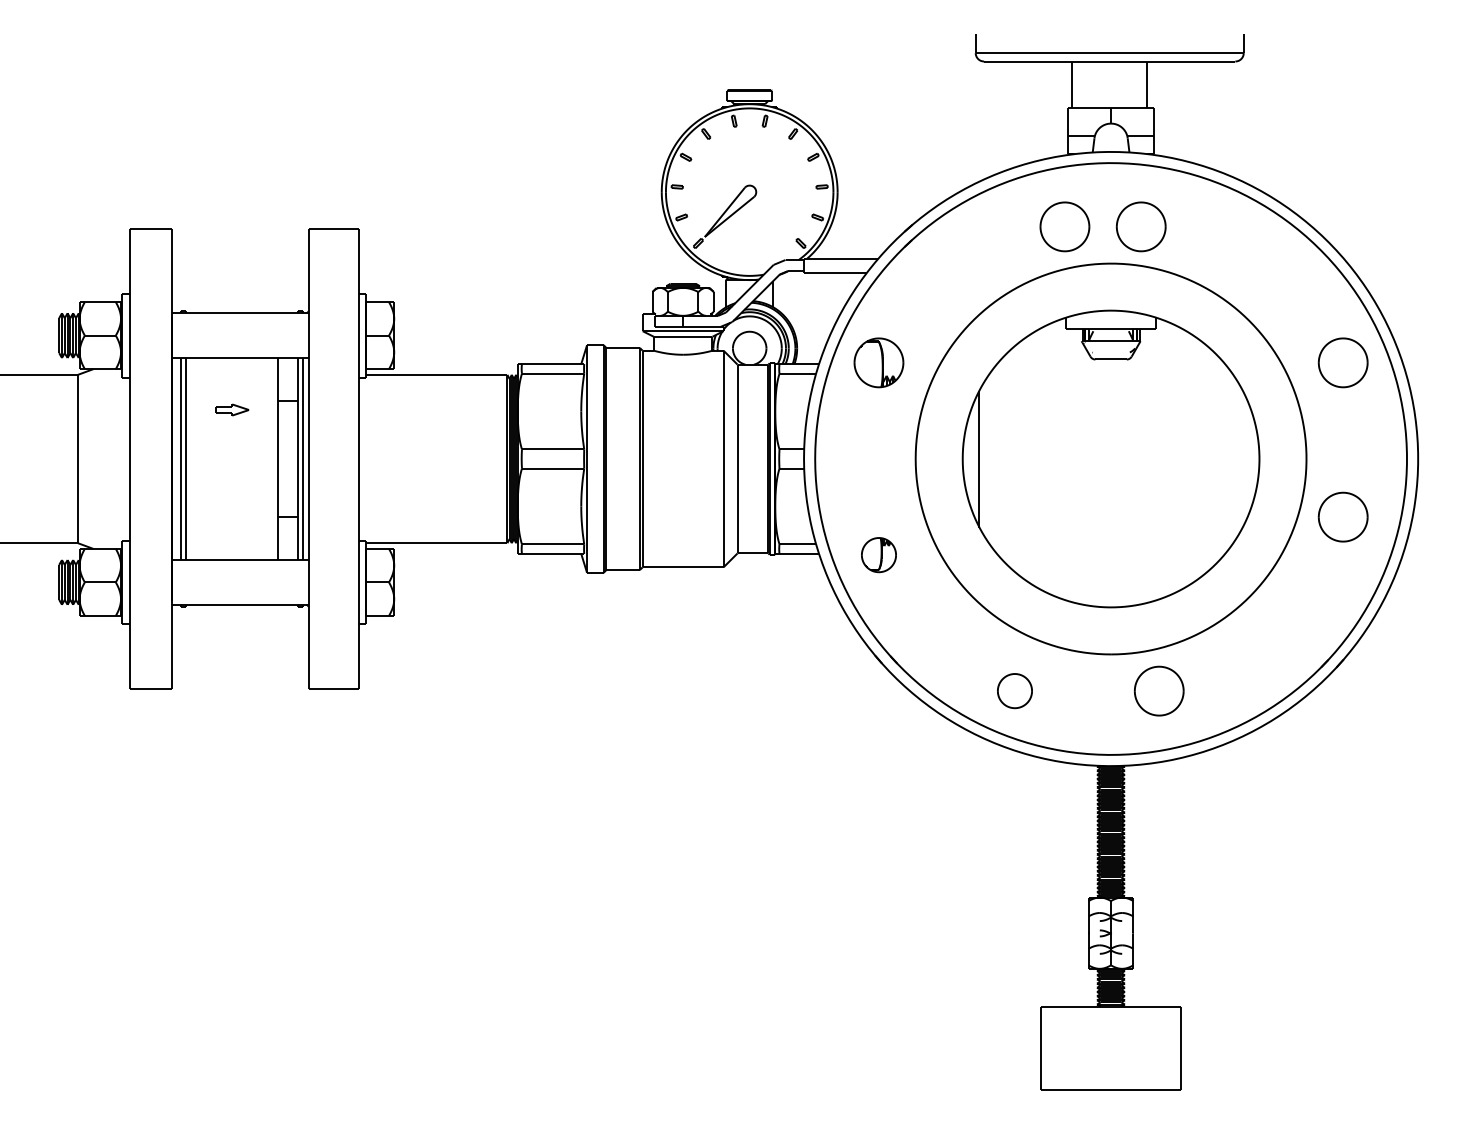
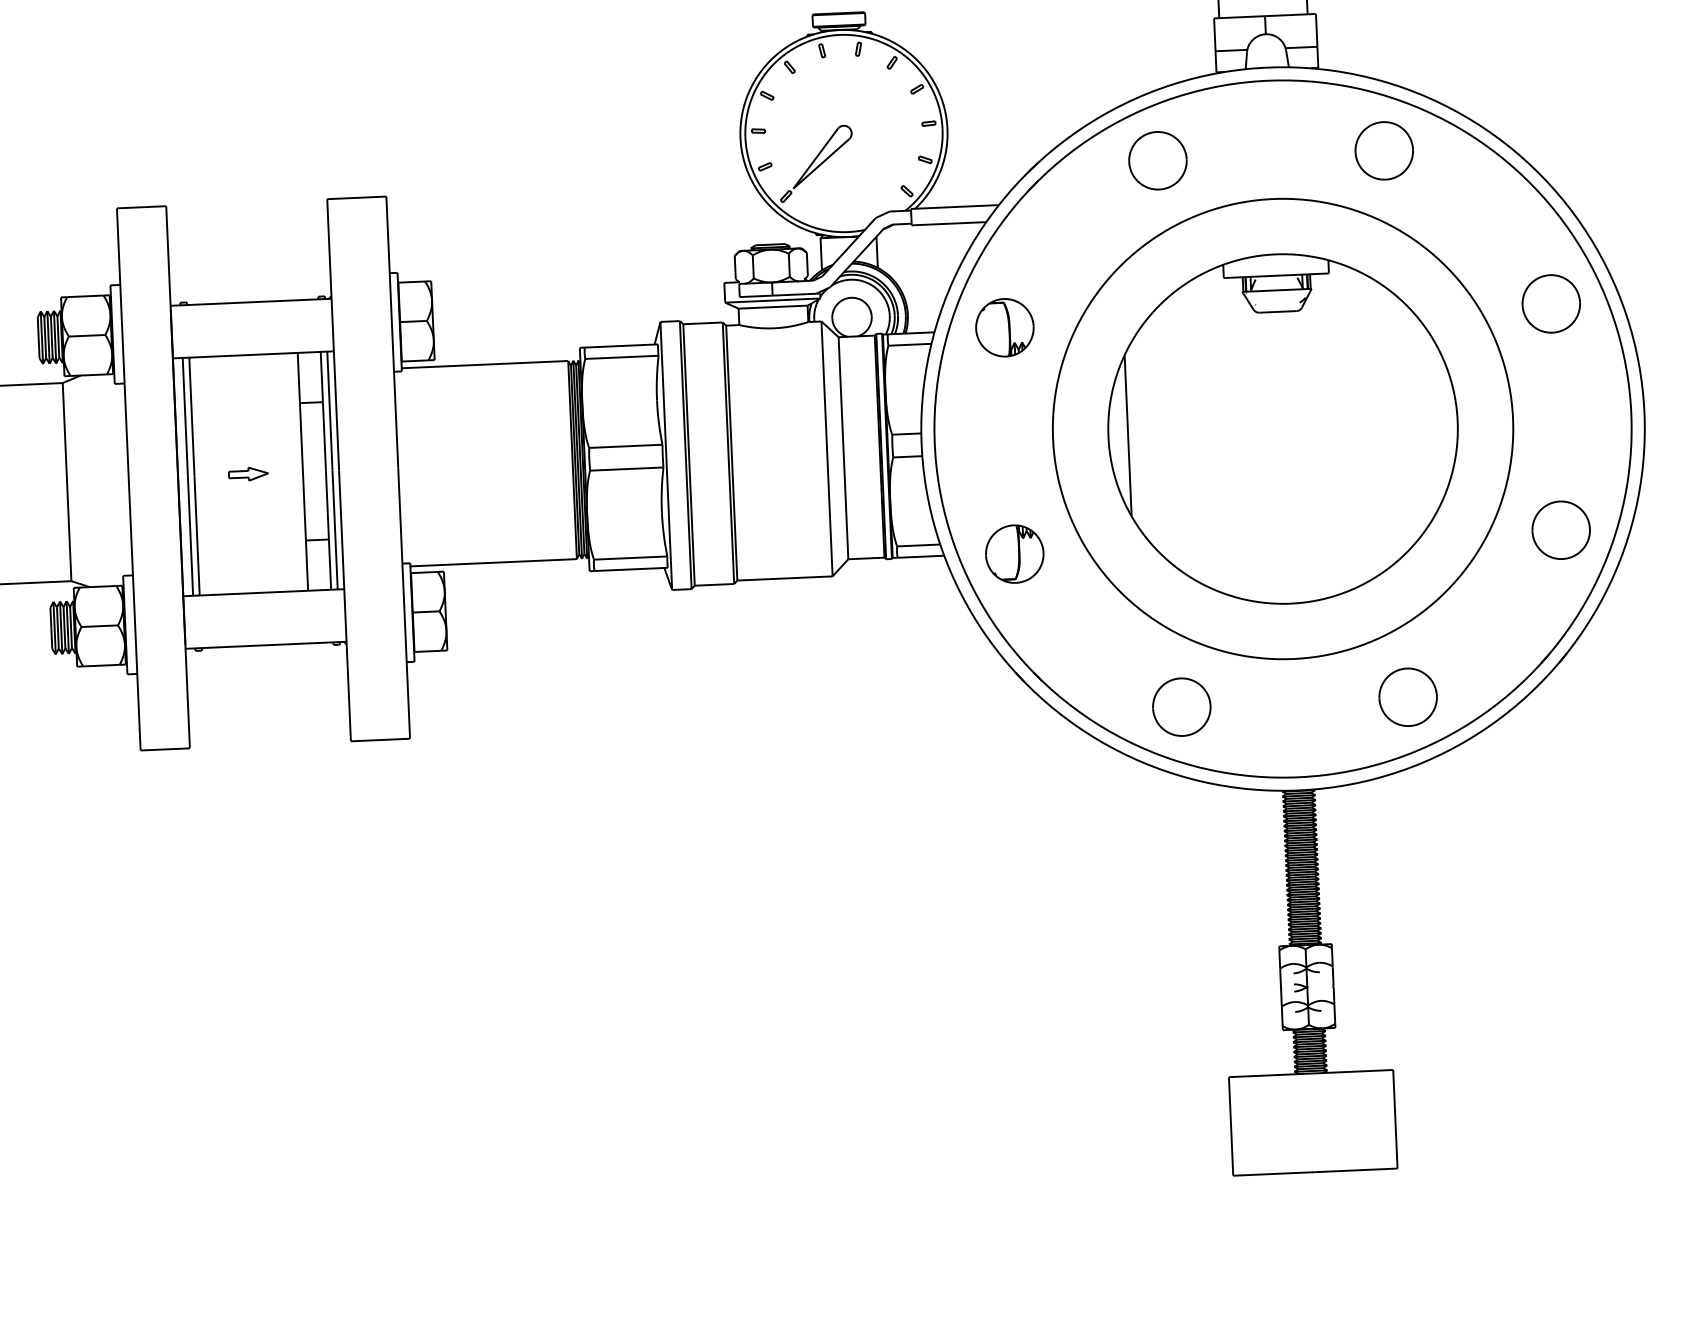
part: (1064, 226) -> (1157, 160), moved
part: (1140, 226) -> (1383, 150), moved
part: (232, 409) -> (248, 473), moved
part: (1342, 516) -> (1560, 529), moved
part: (878, 554) -> (1014, 553), size x1.43
part: (1014, 690) -> (1181, 706), size x1.43
part: (1158, 690) -> (1407, 696), moved

